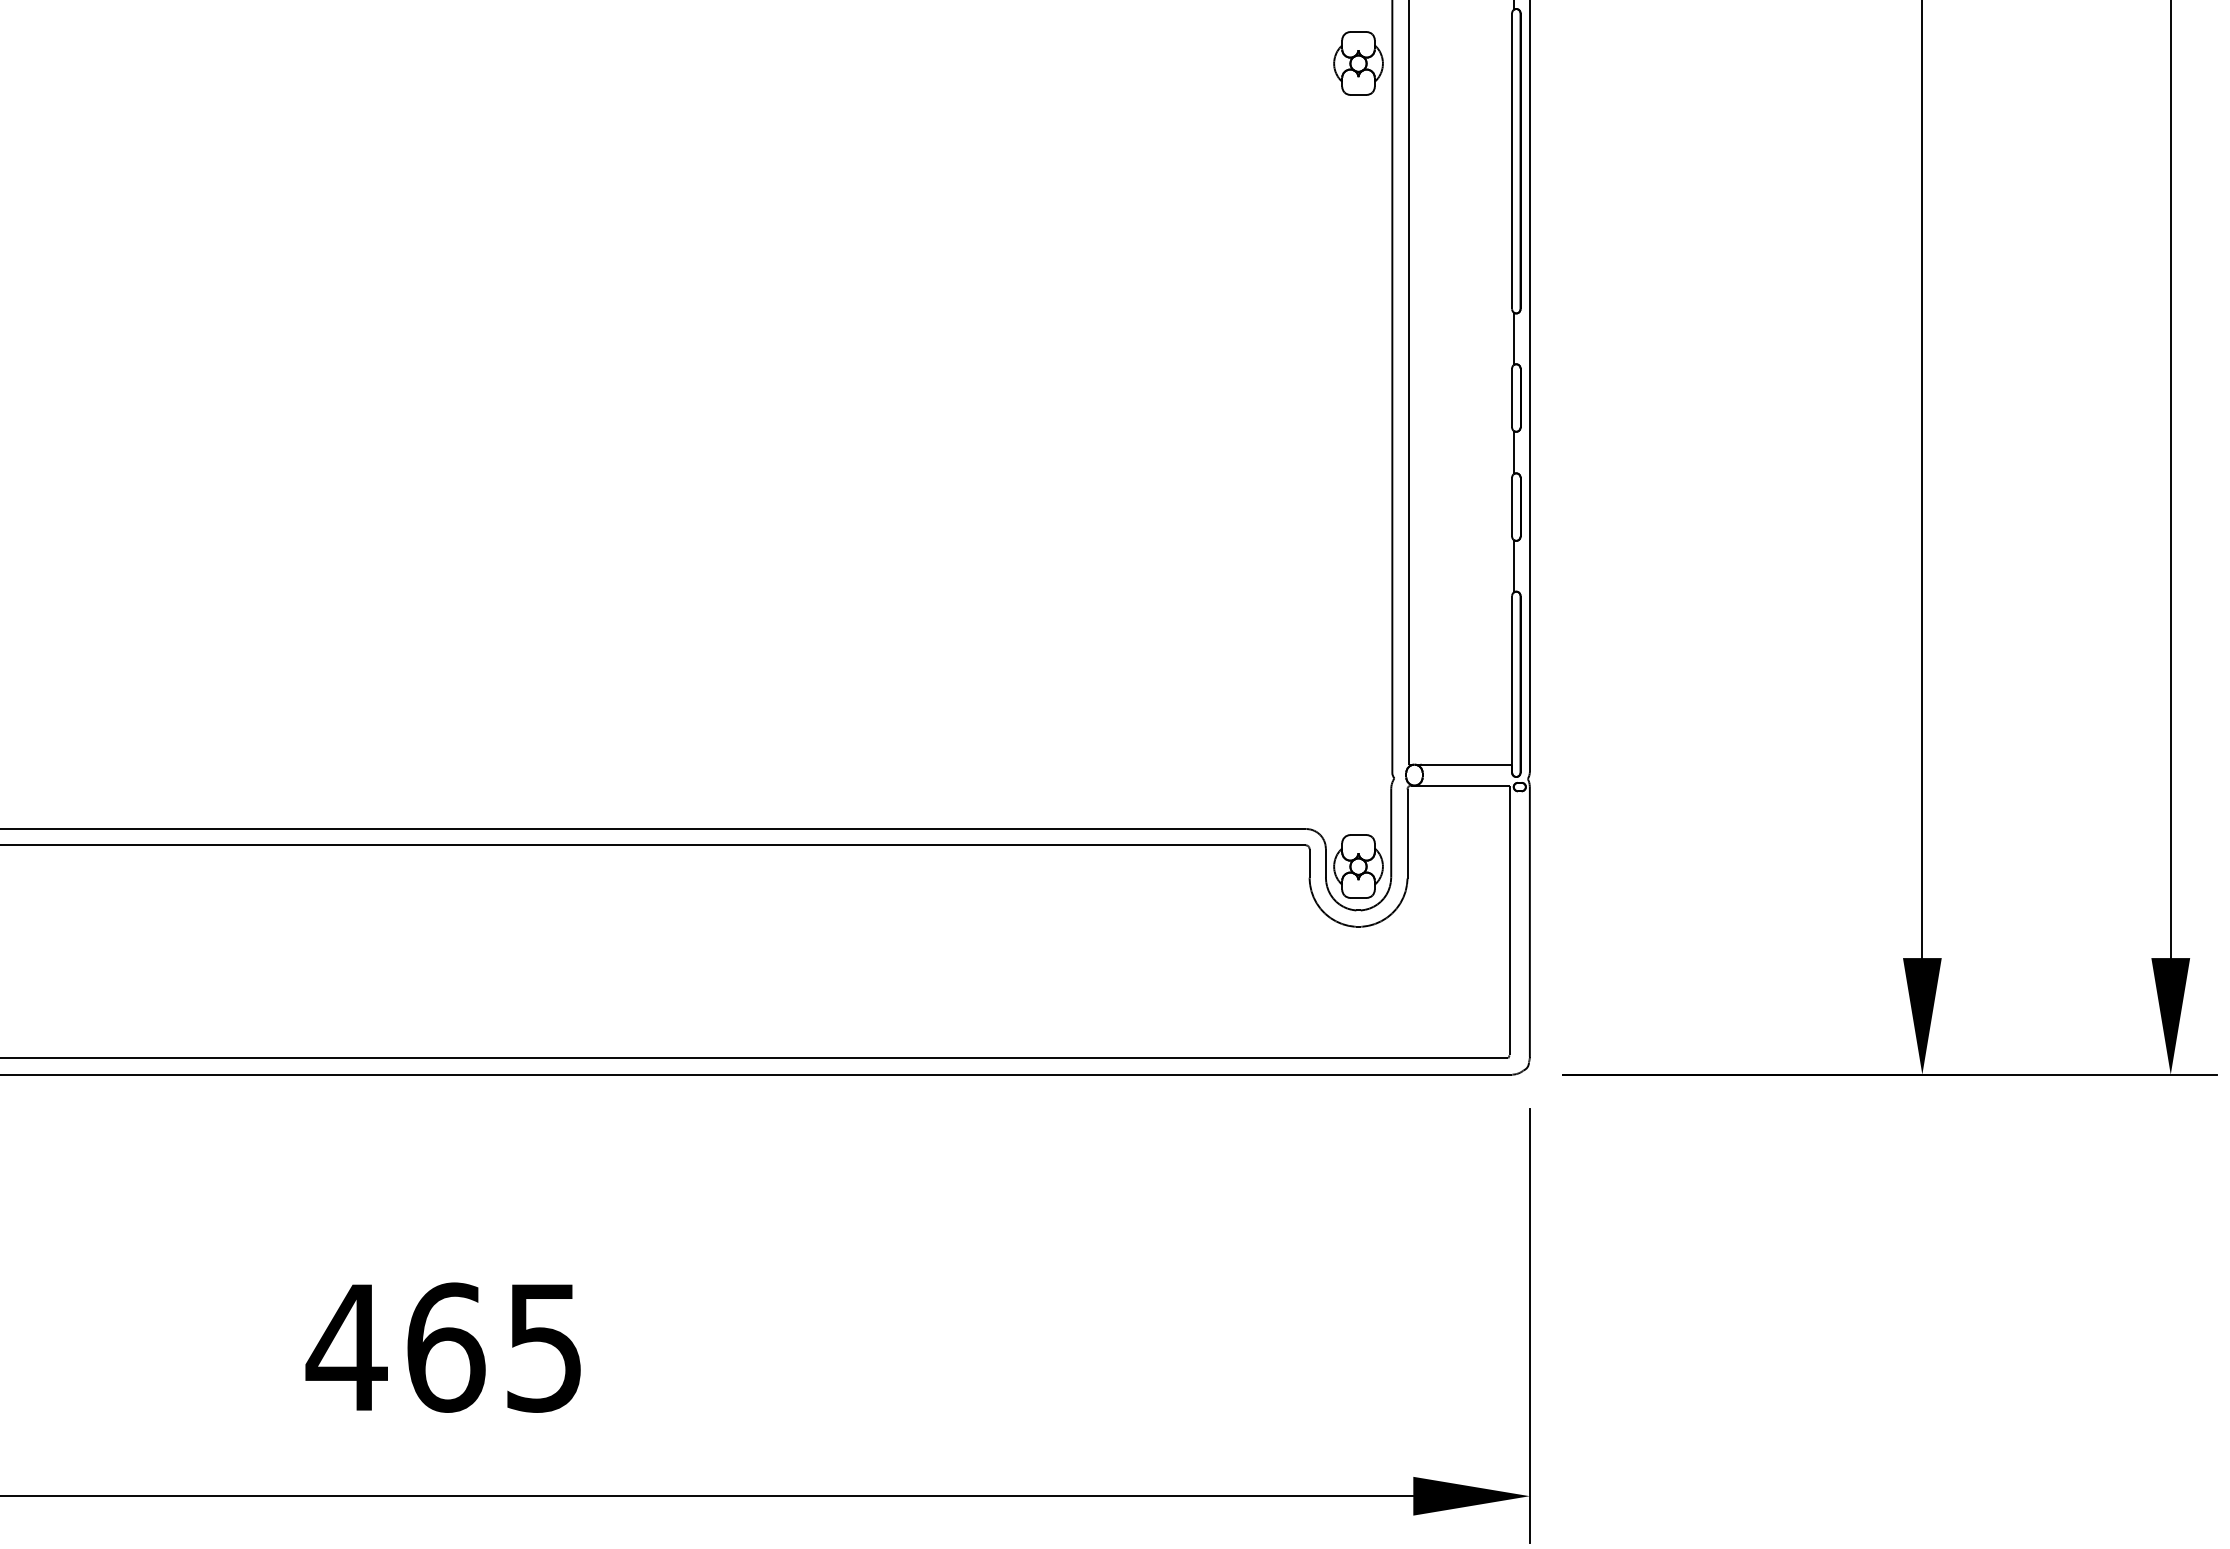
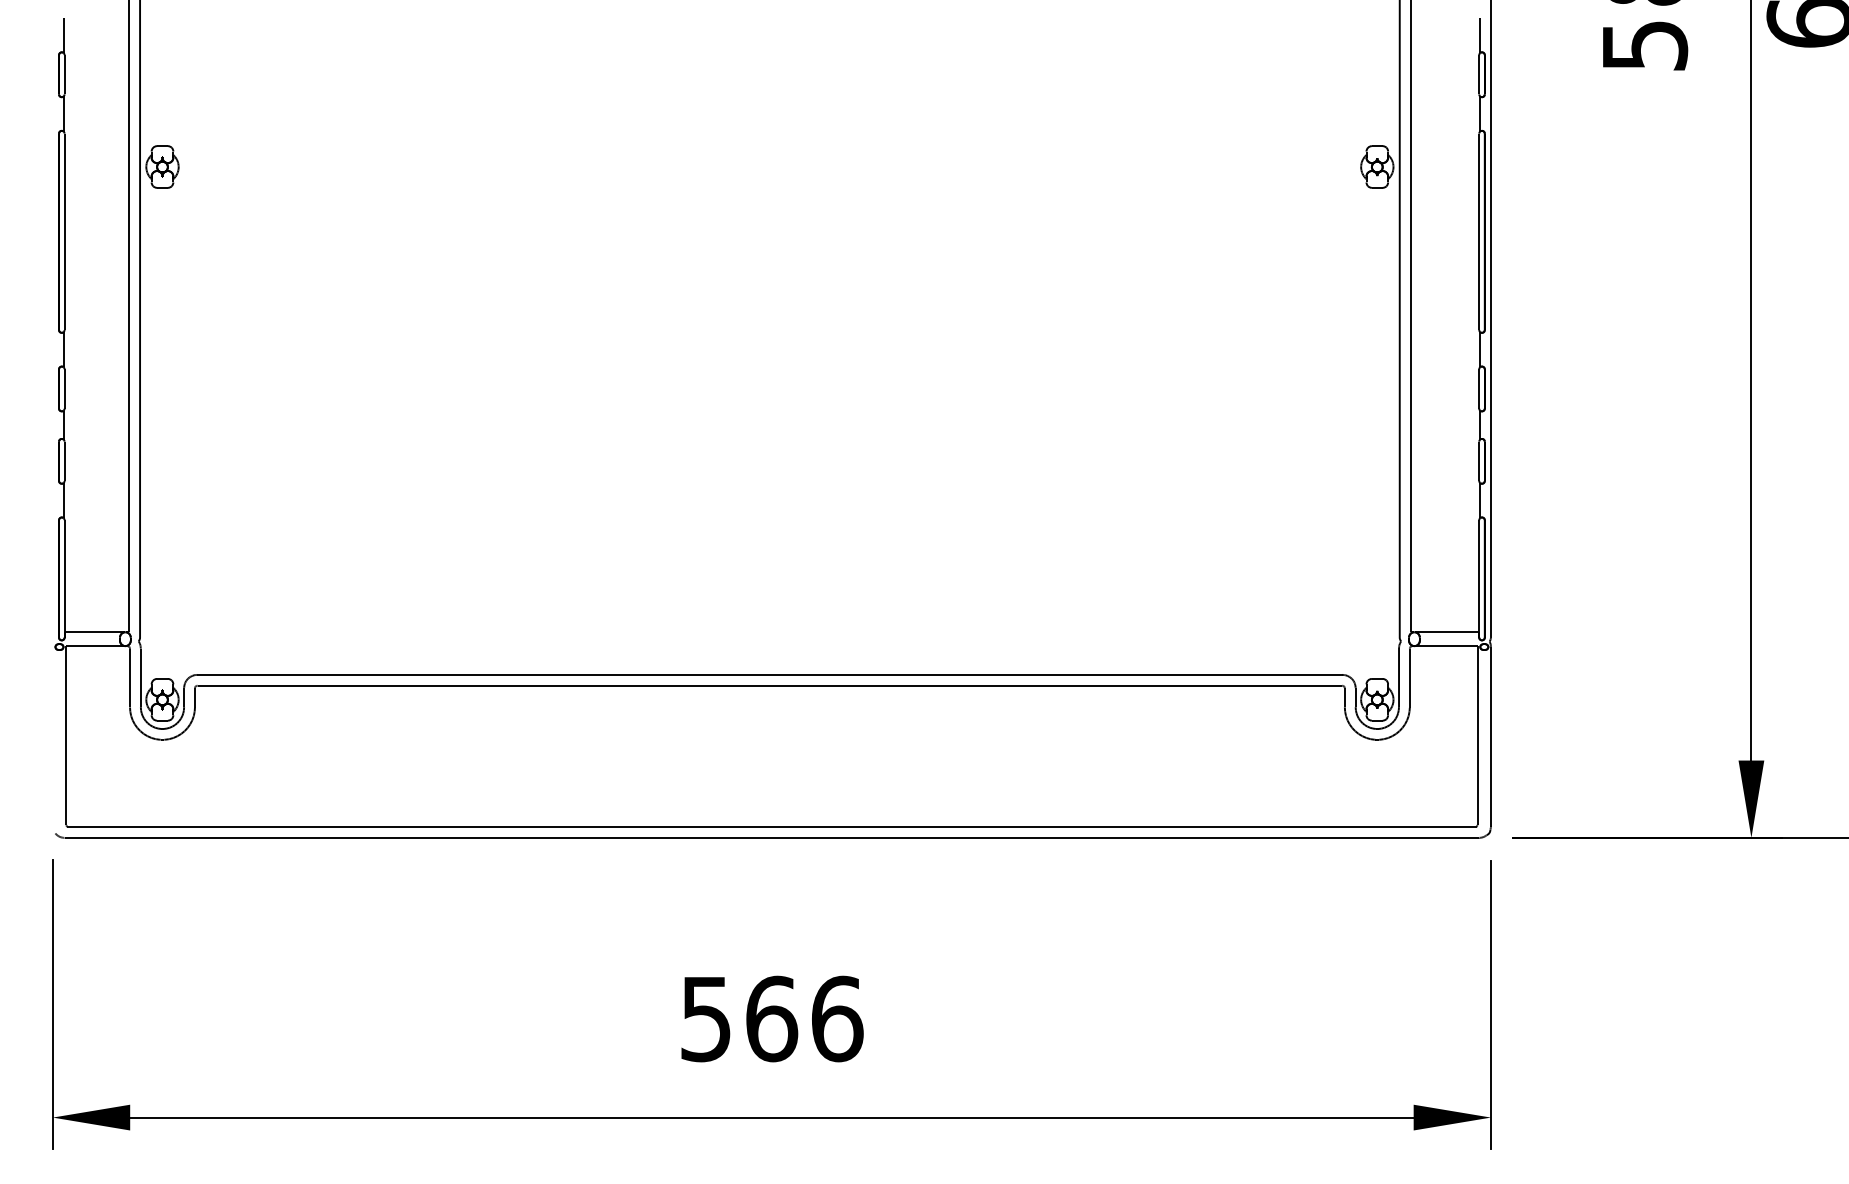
text: (443, 1346) -> (770, 1018), 465 -> 566

